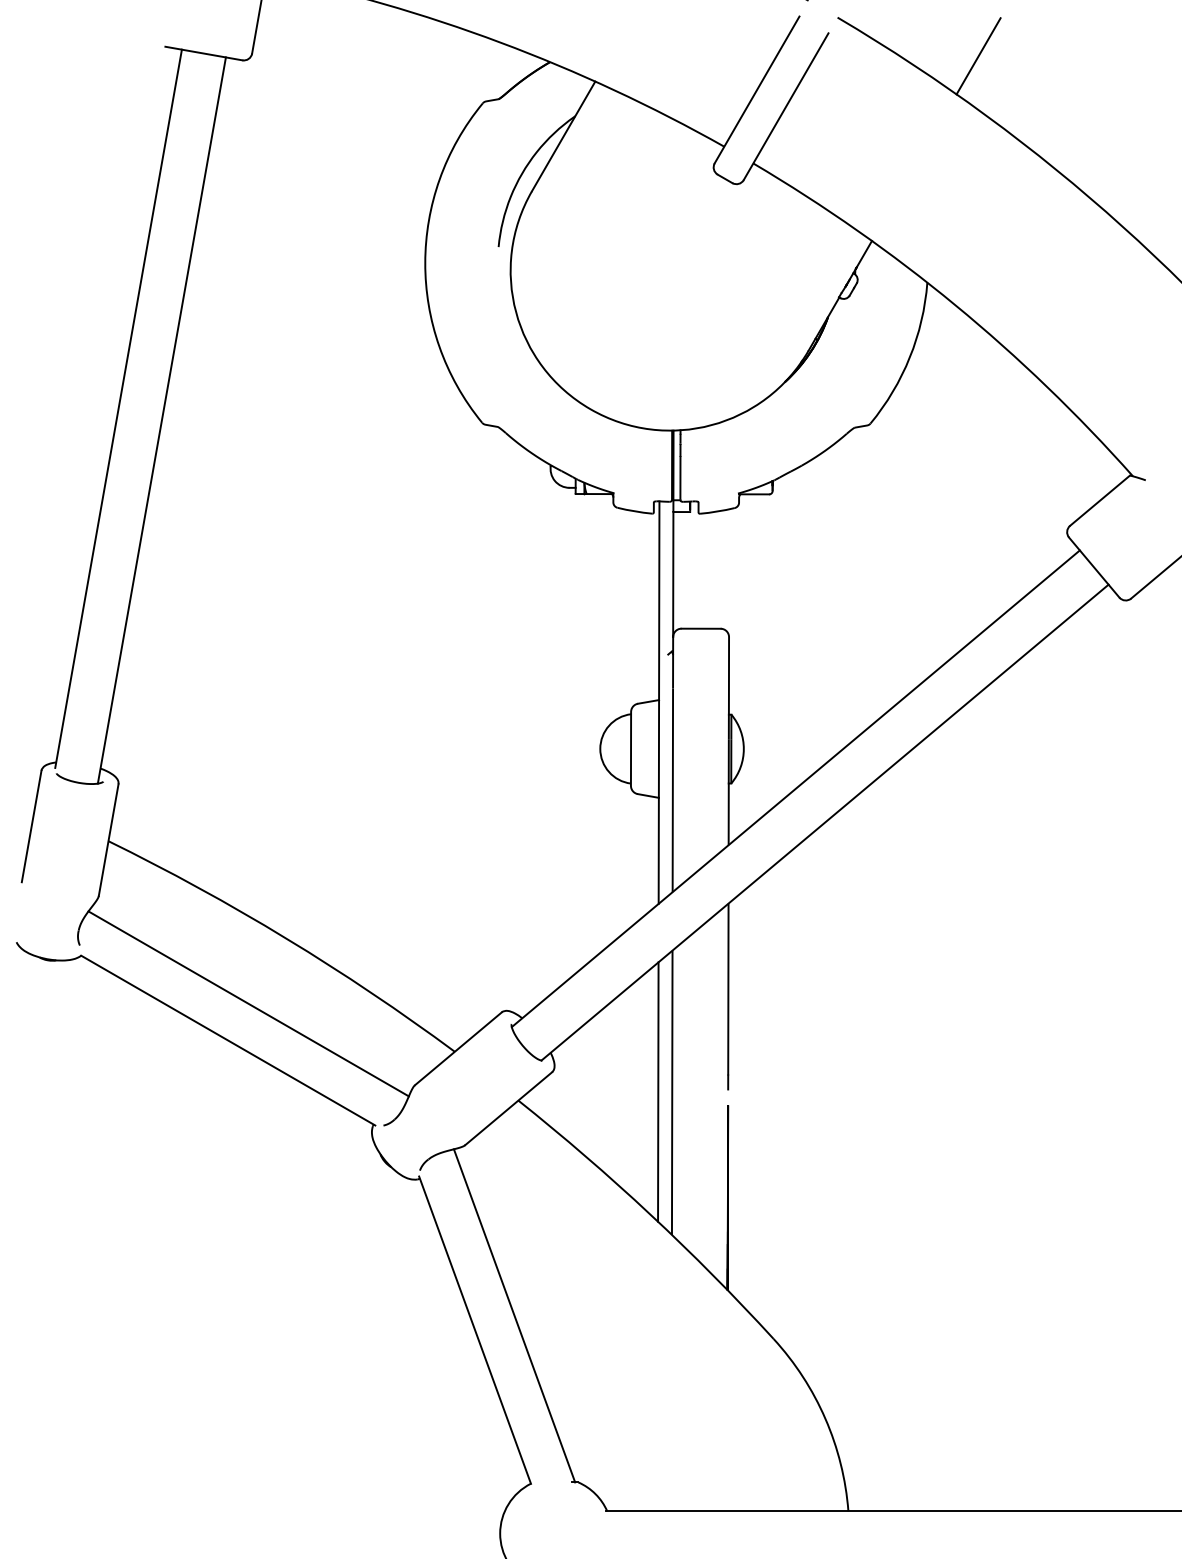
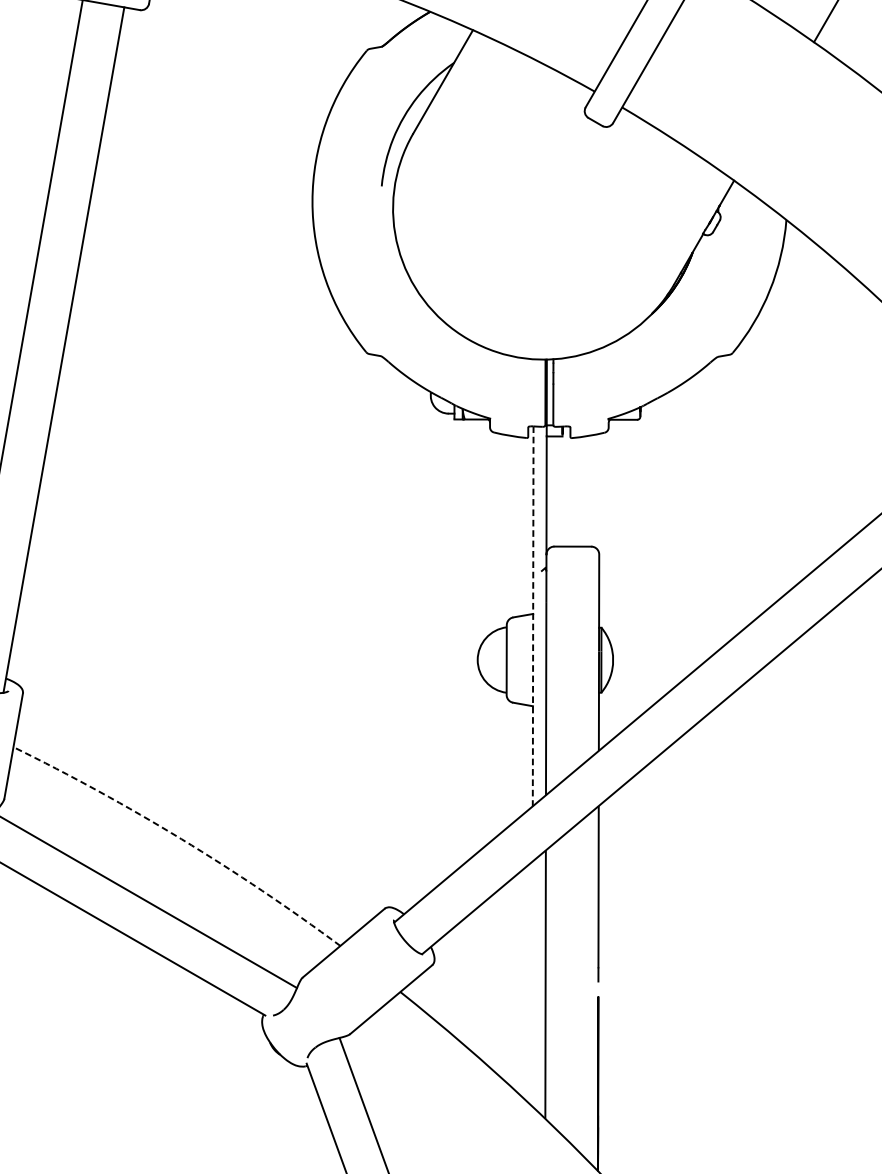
line: (659, 703) -> (533, 617), solid -> dashed
arc: (286, 938) -> (181, 839), solid -> dashed
line: (658, 1091) -> (532, 983), removed

